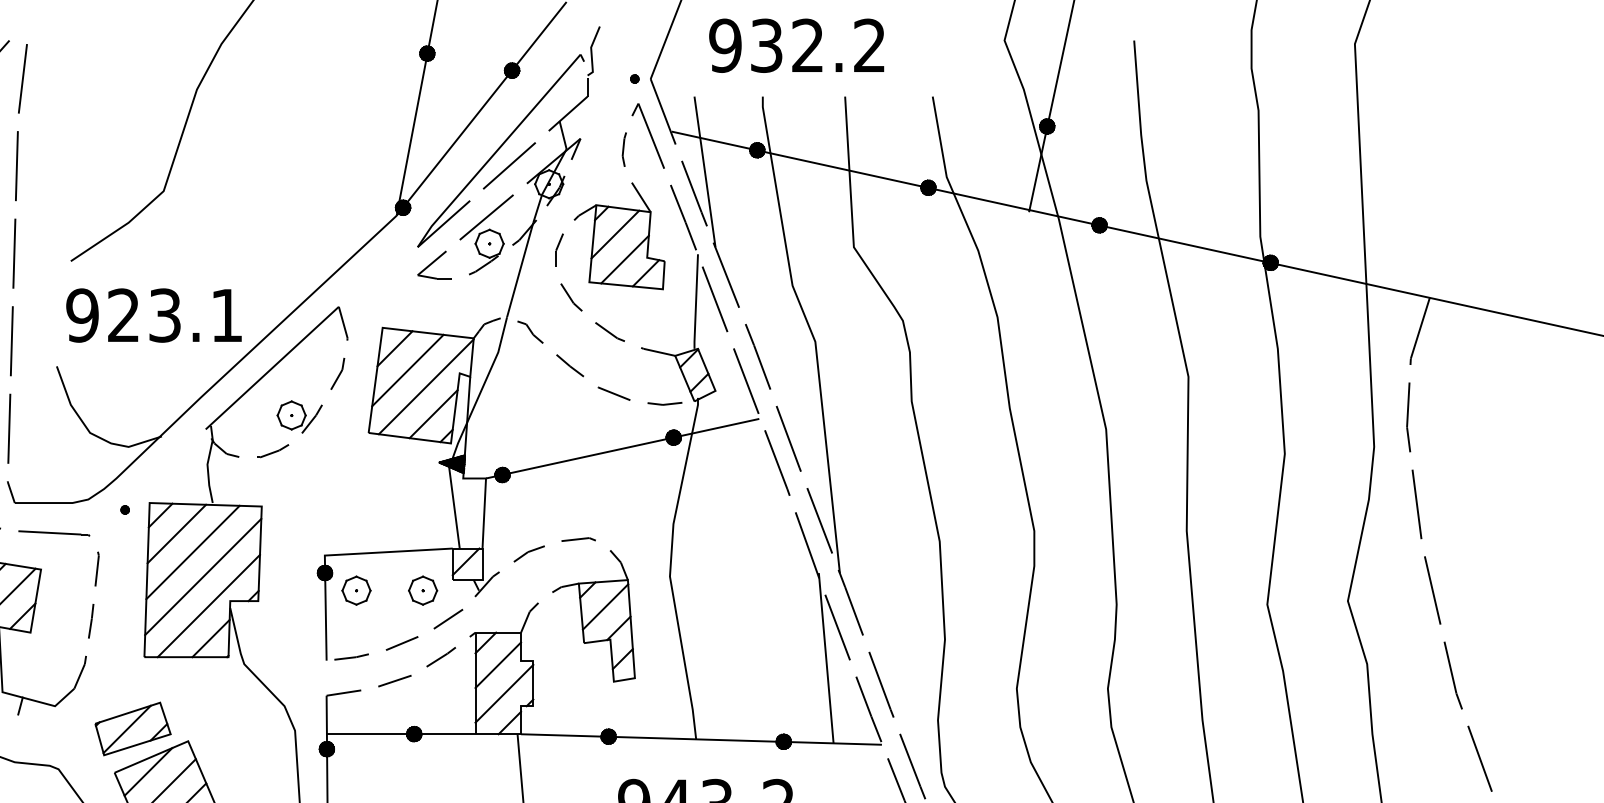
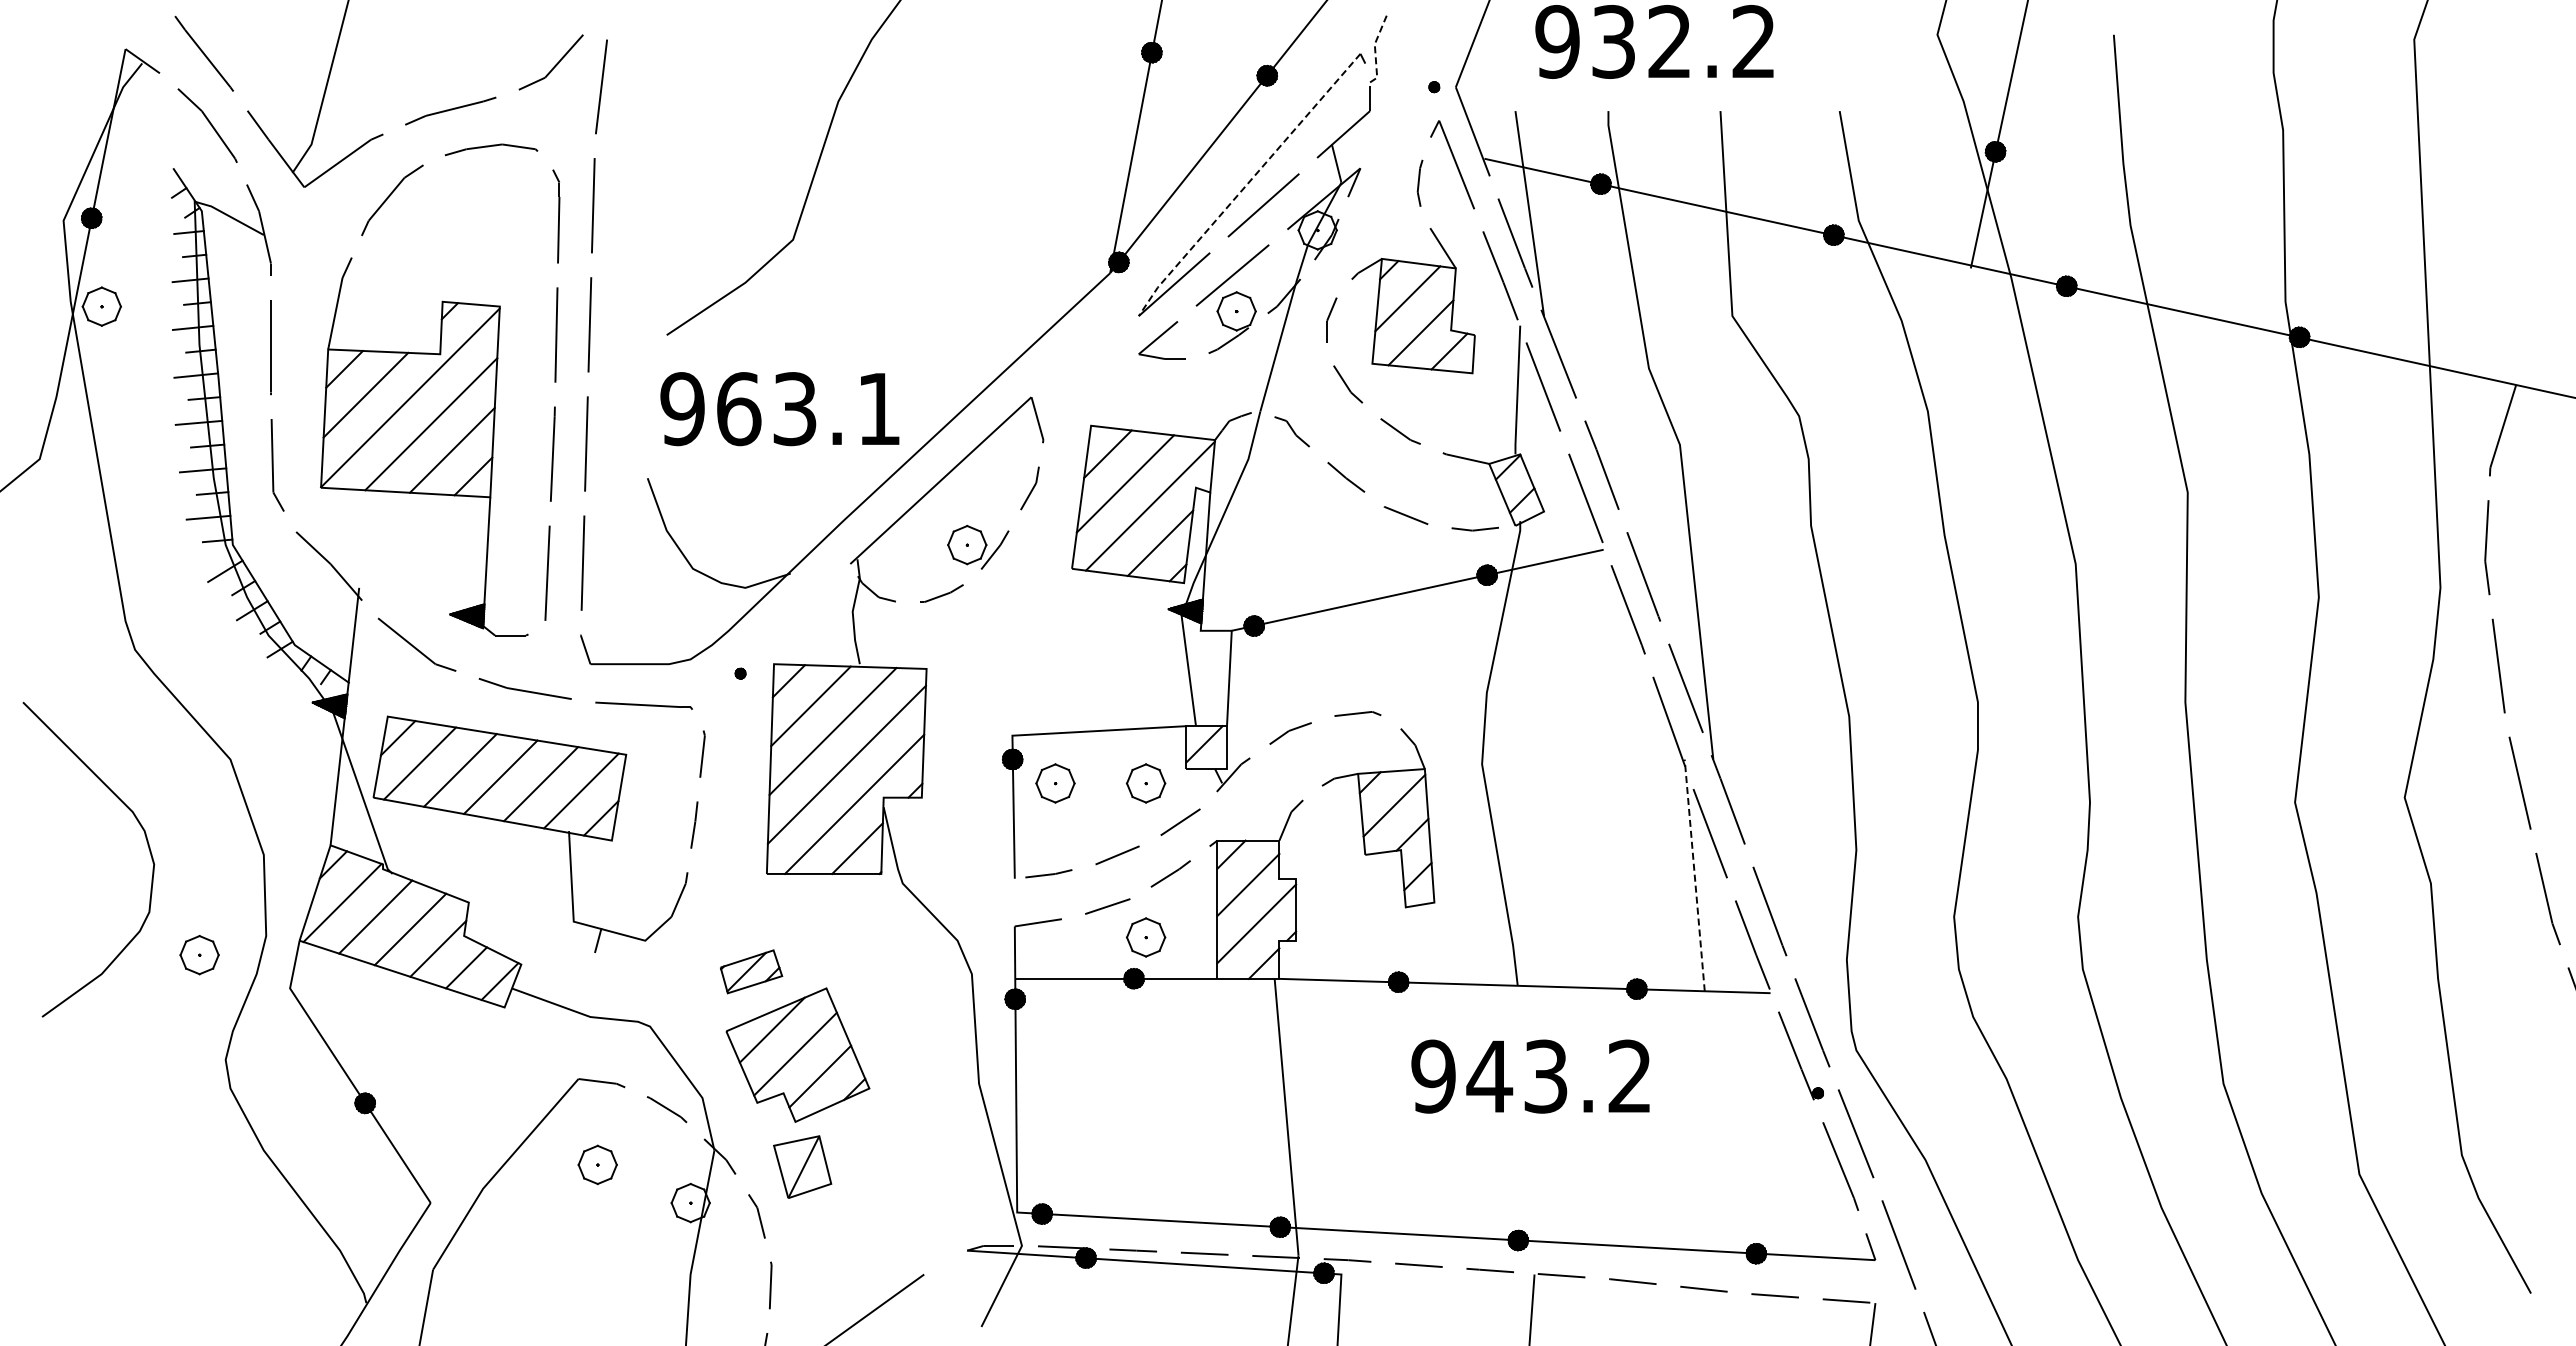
line: (591, 52) -> (1375, 50), solid -> dashed
line: (497, 150) -> (1247, 184), solid -> dashed
text: (124, 315) -> (739, 409), 923.1 -> 963.1
line: (826, 657) -> (1694, 874), solid -> dashed
part: (422, 703) -> (1145, 937), added
part: (133, 728) -> (751, 971), size x0.6

